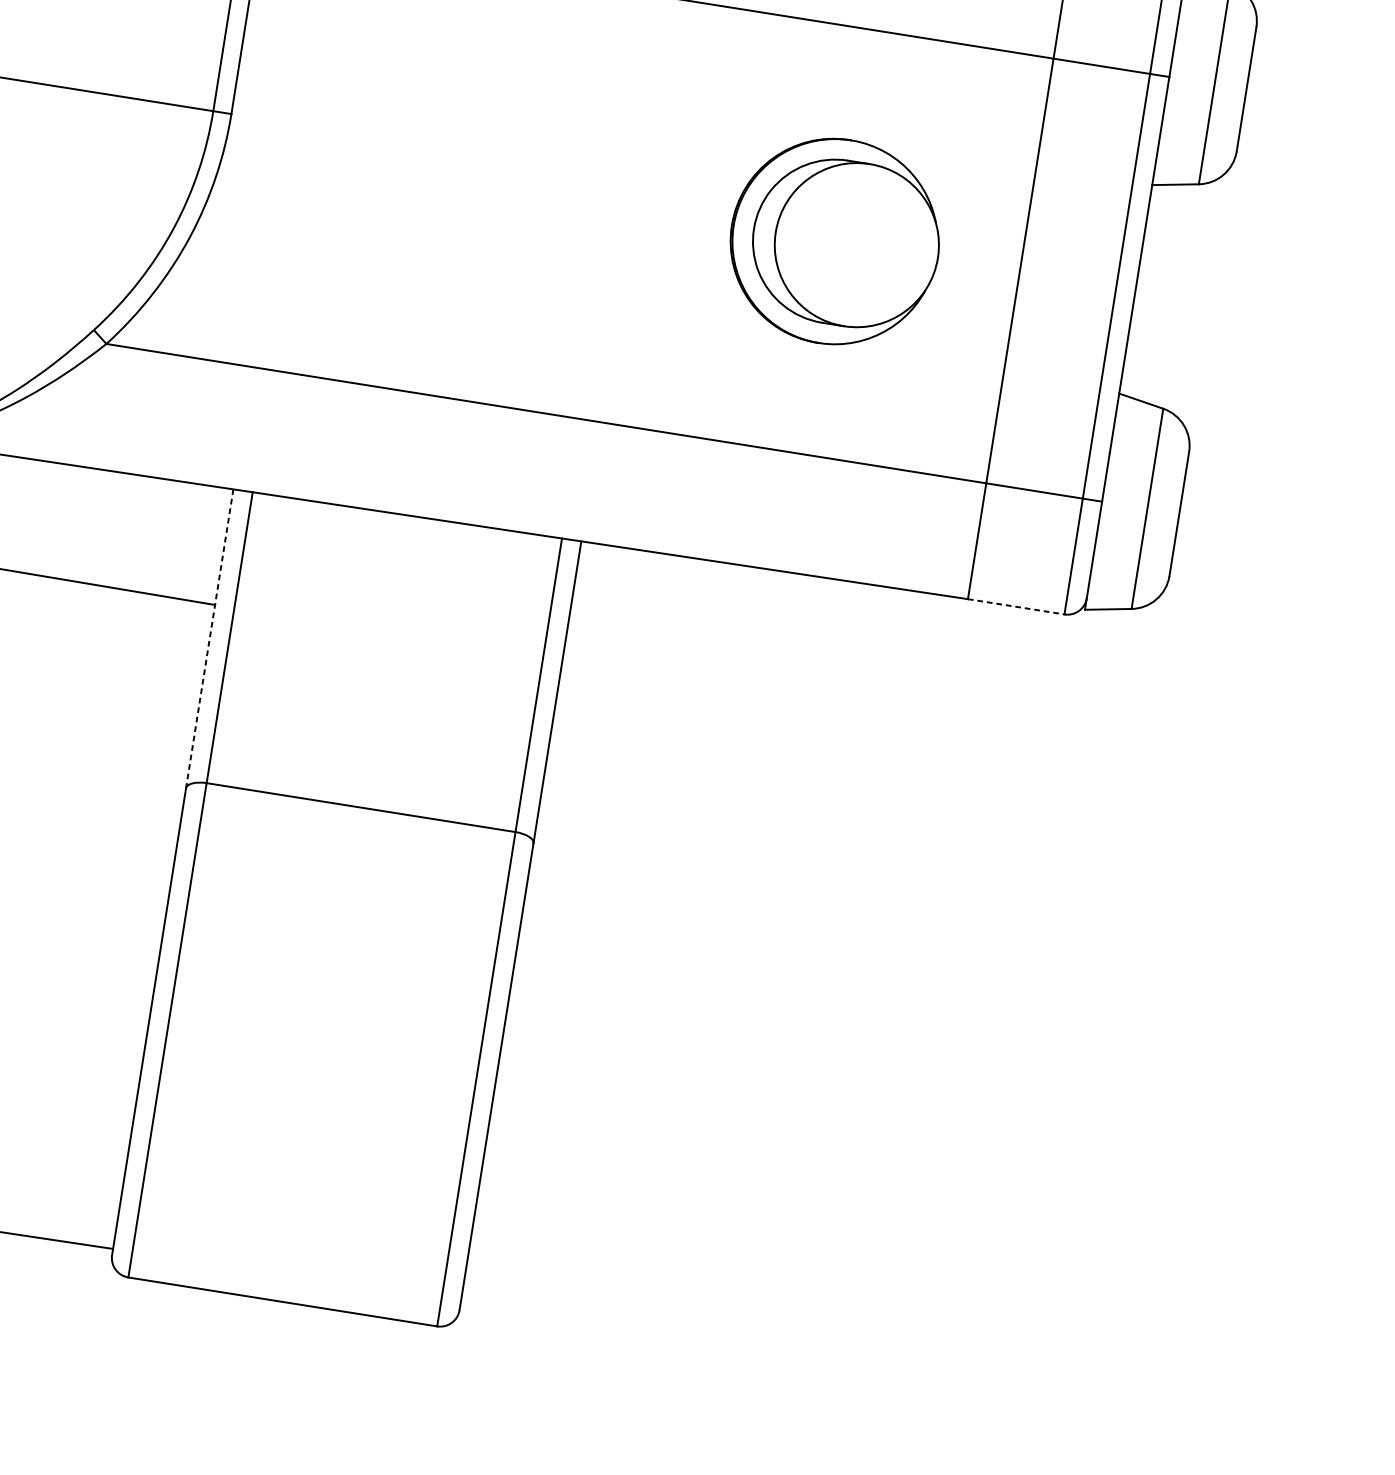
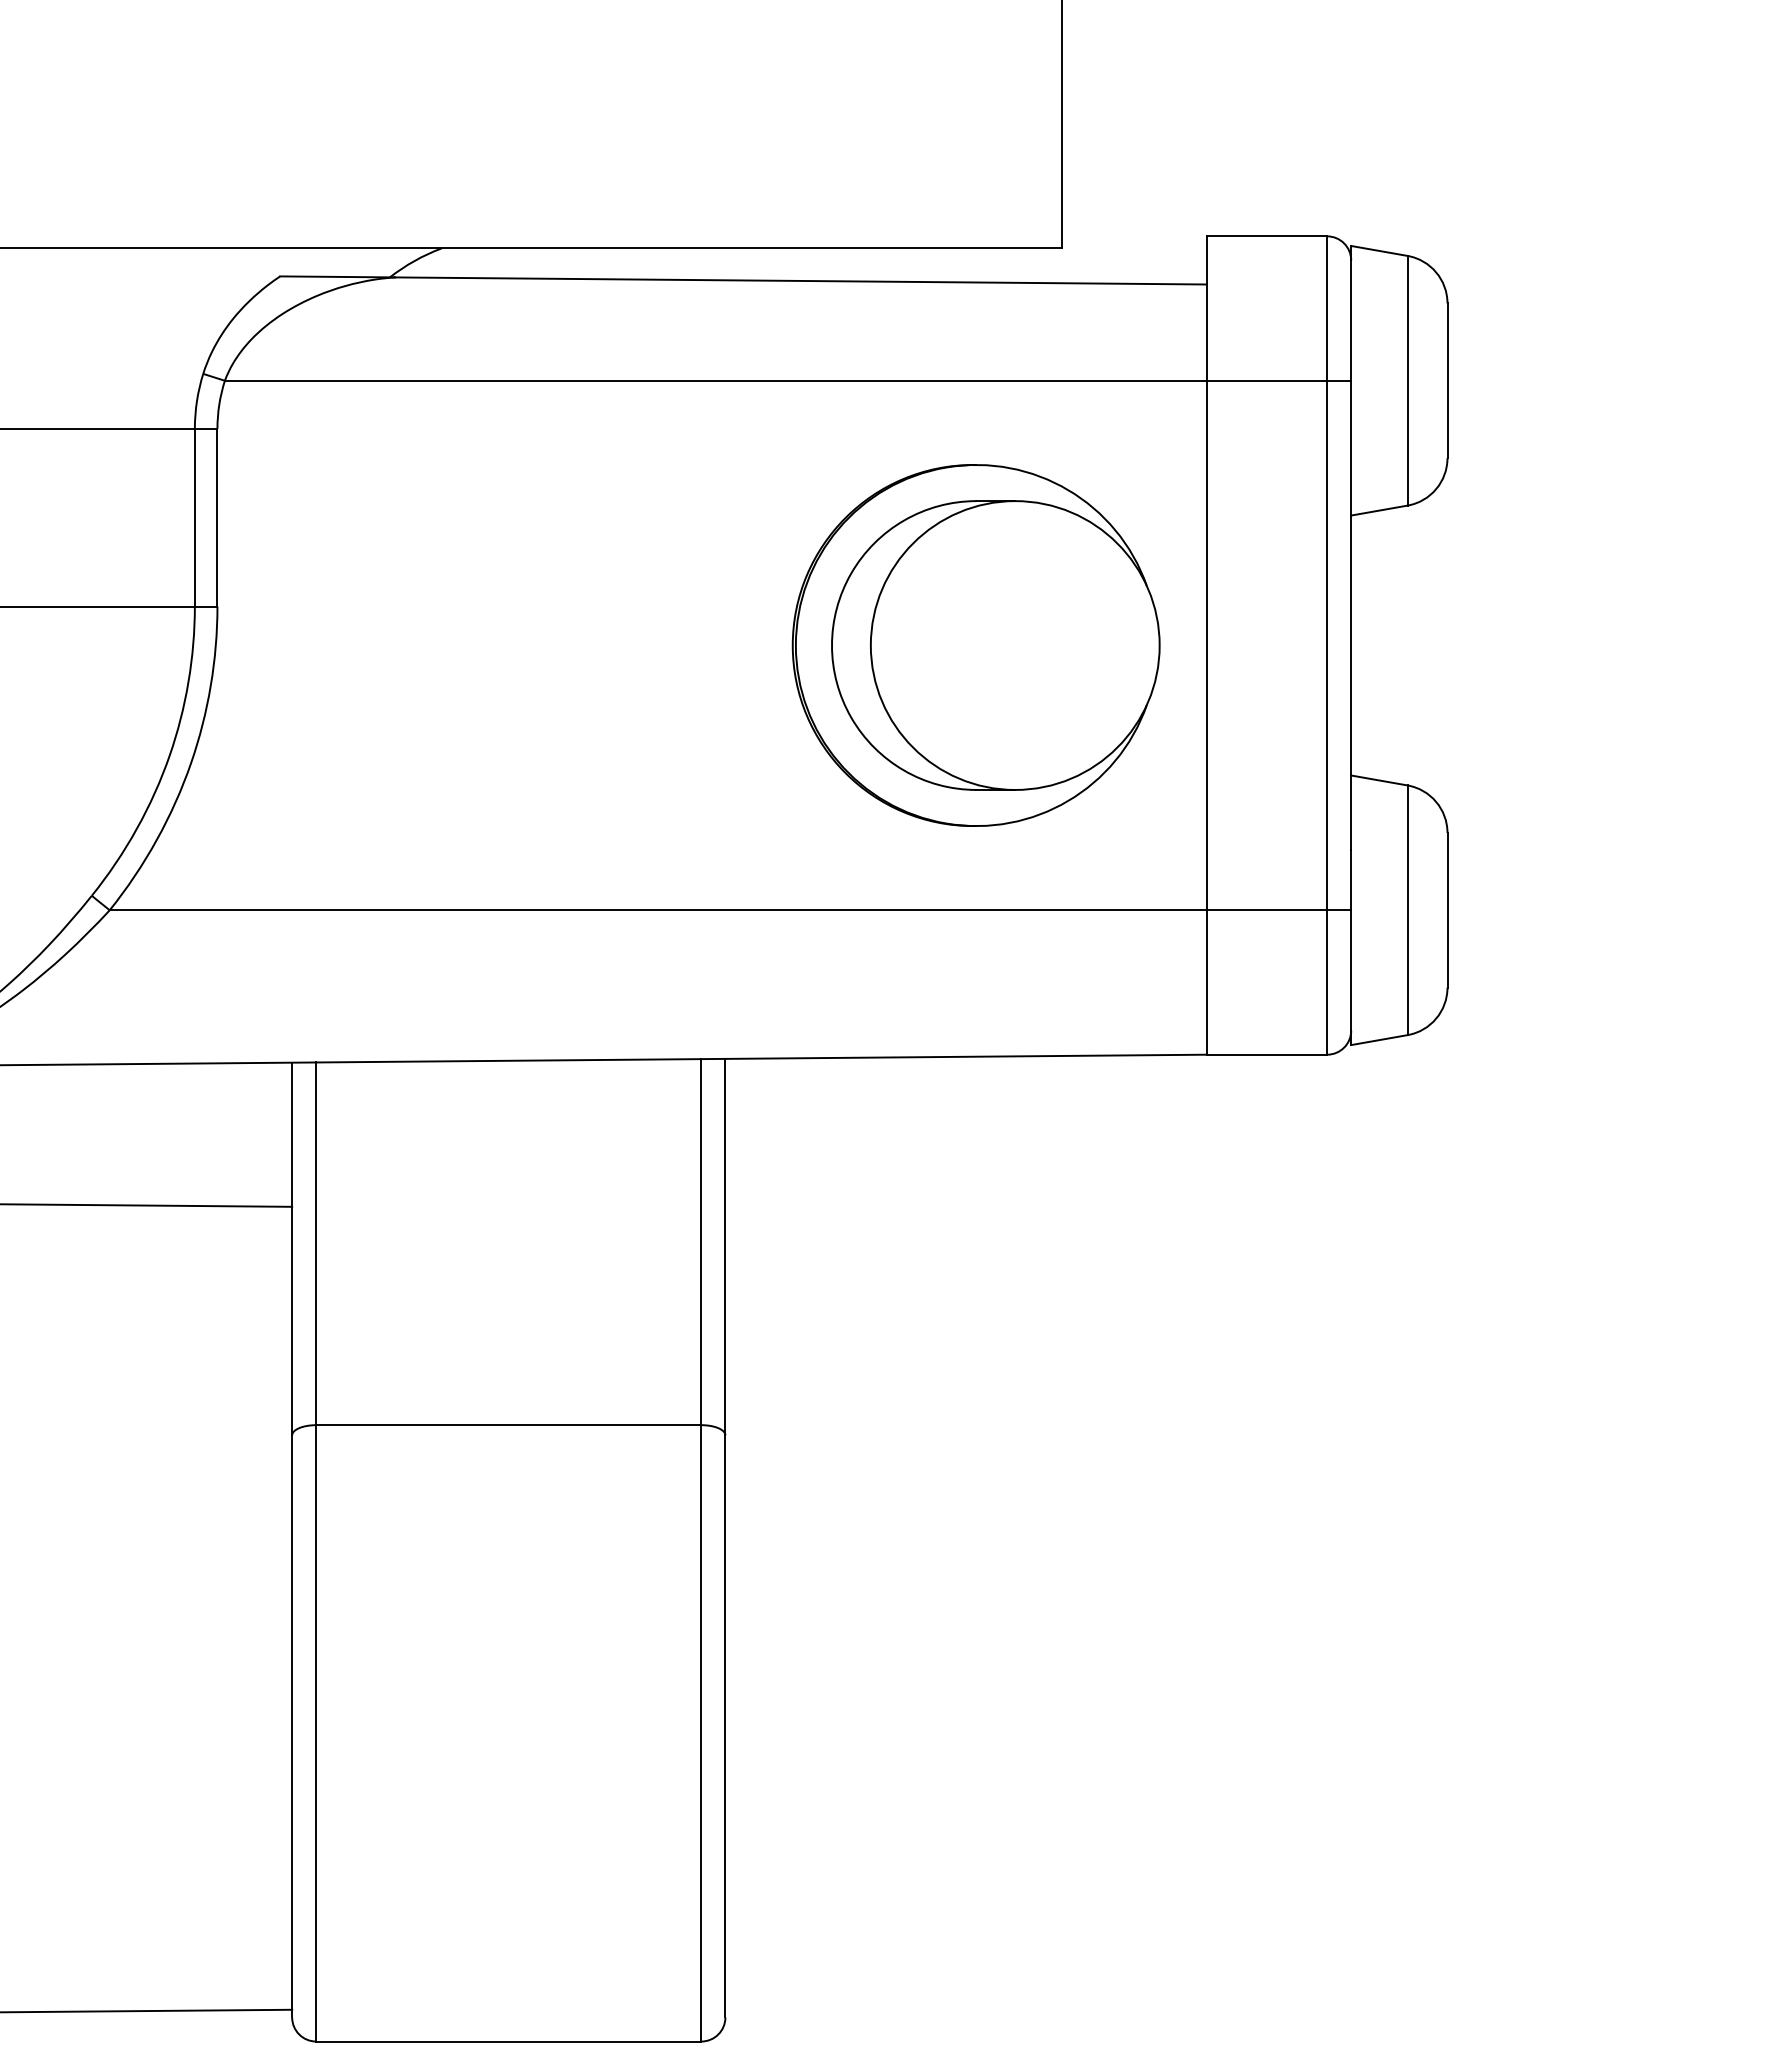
part: (834, 241) -> (975, 645), size x1.43
line: (1016, 606) -> (1267, 1054), dashed -> solid
line: (209, 639) -> (292, 1249), dashed -> solid

